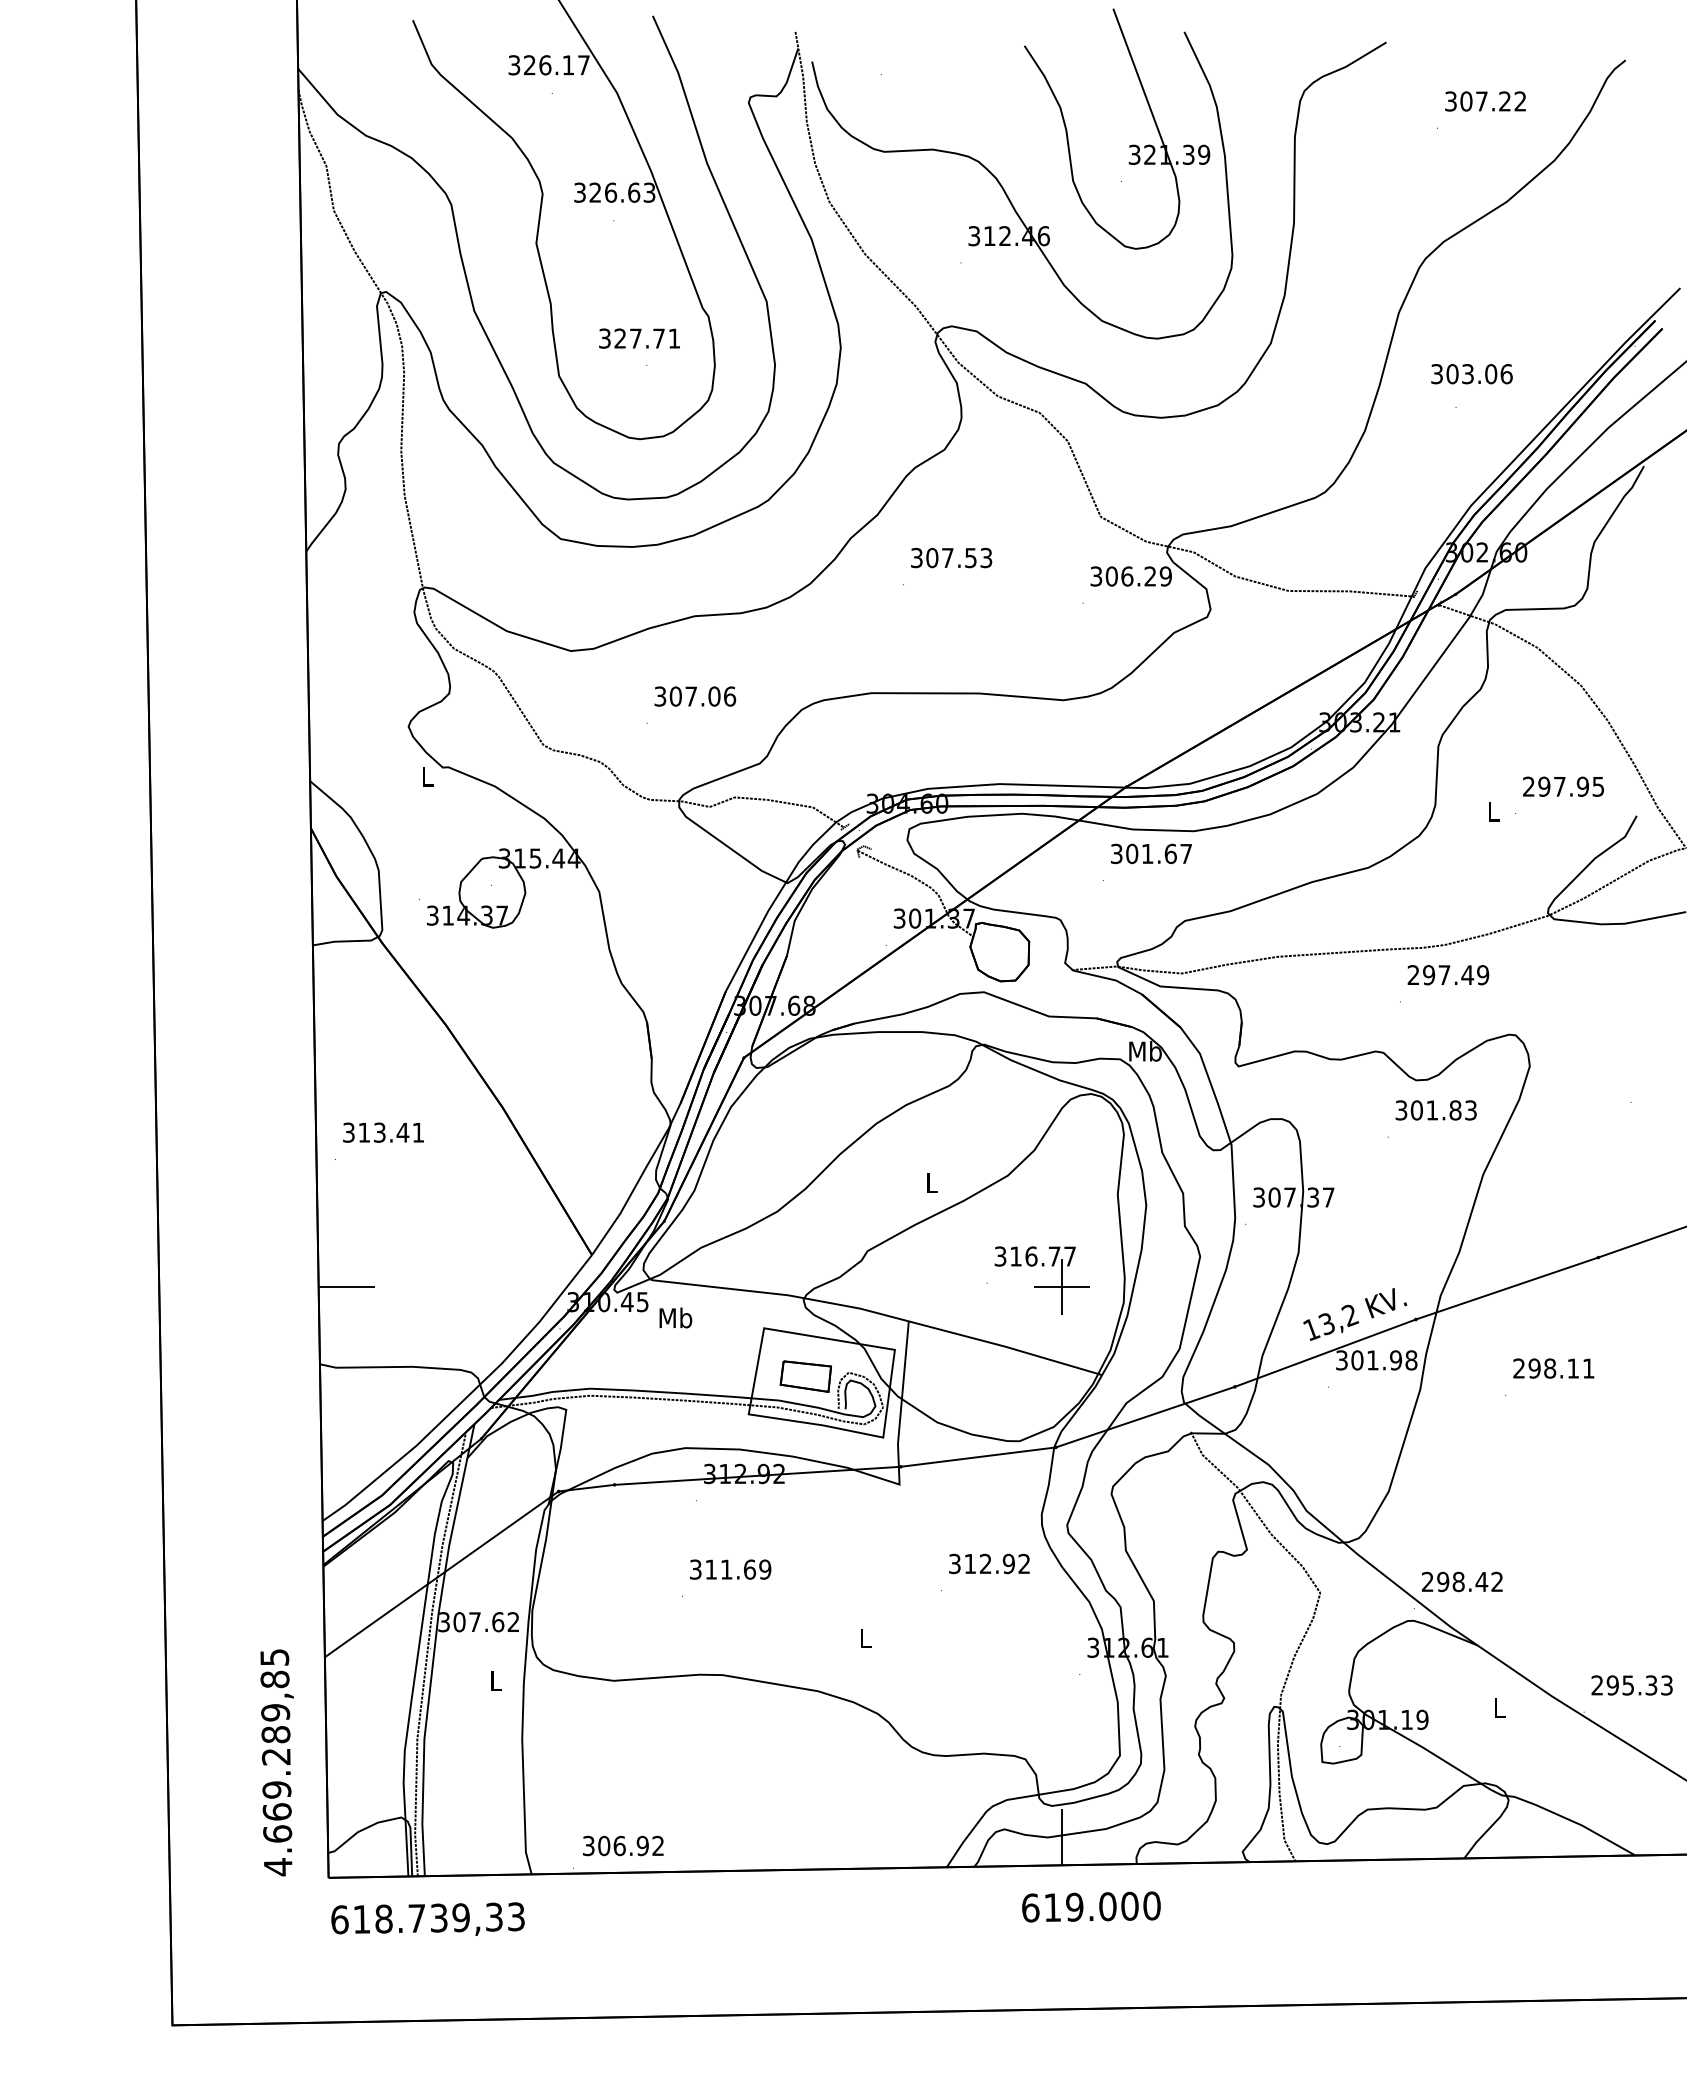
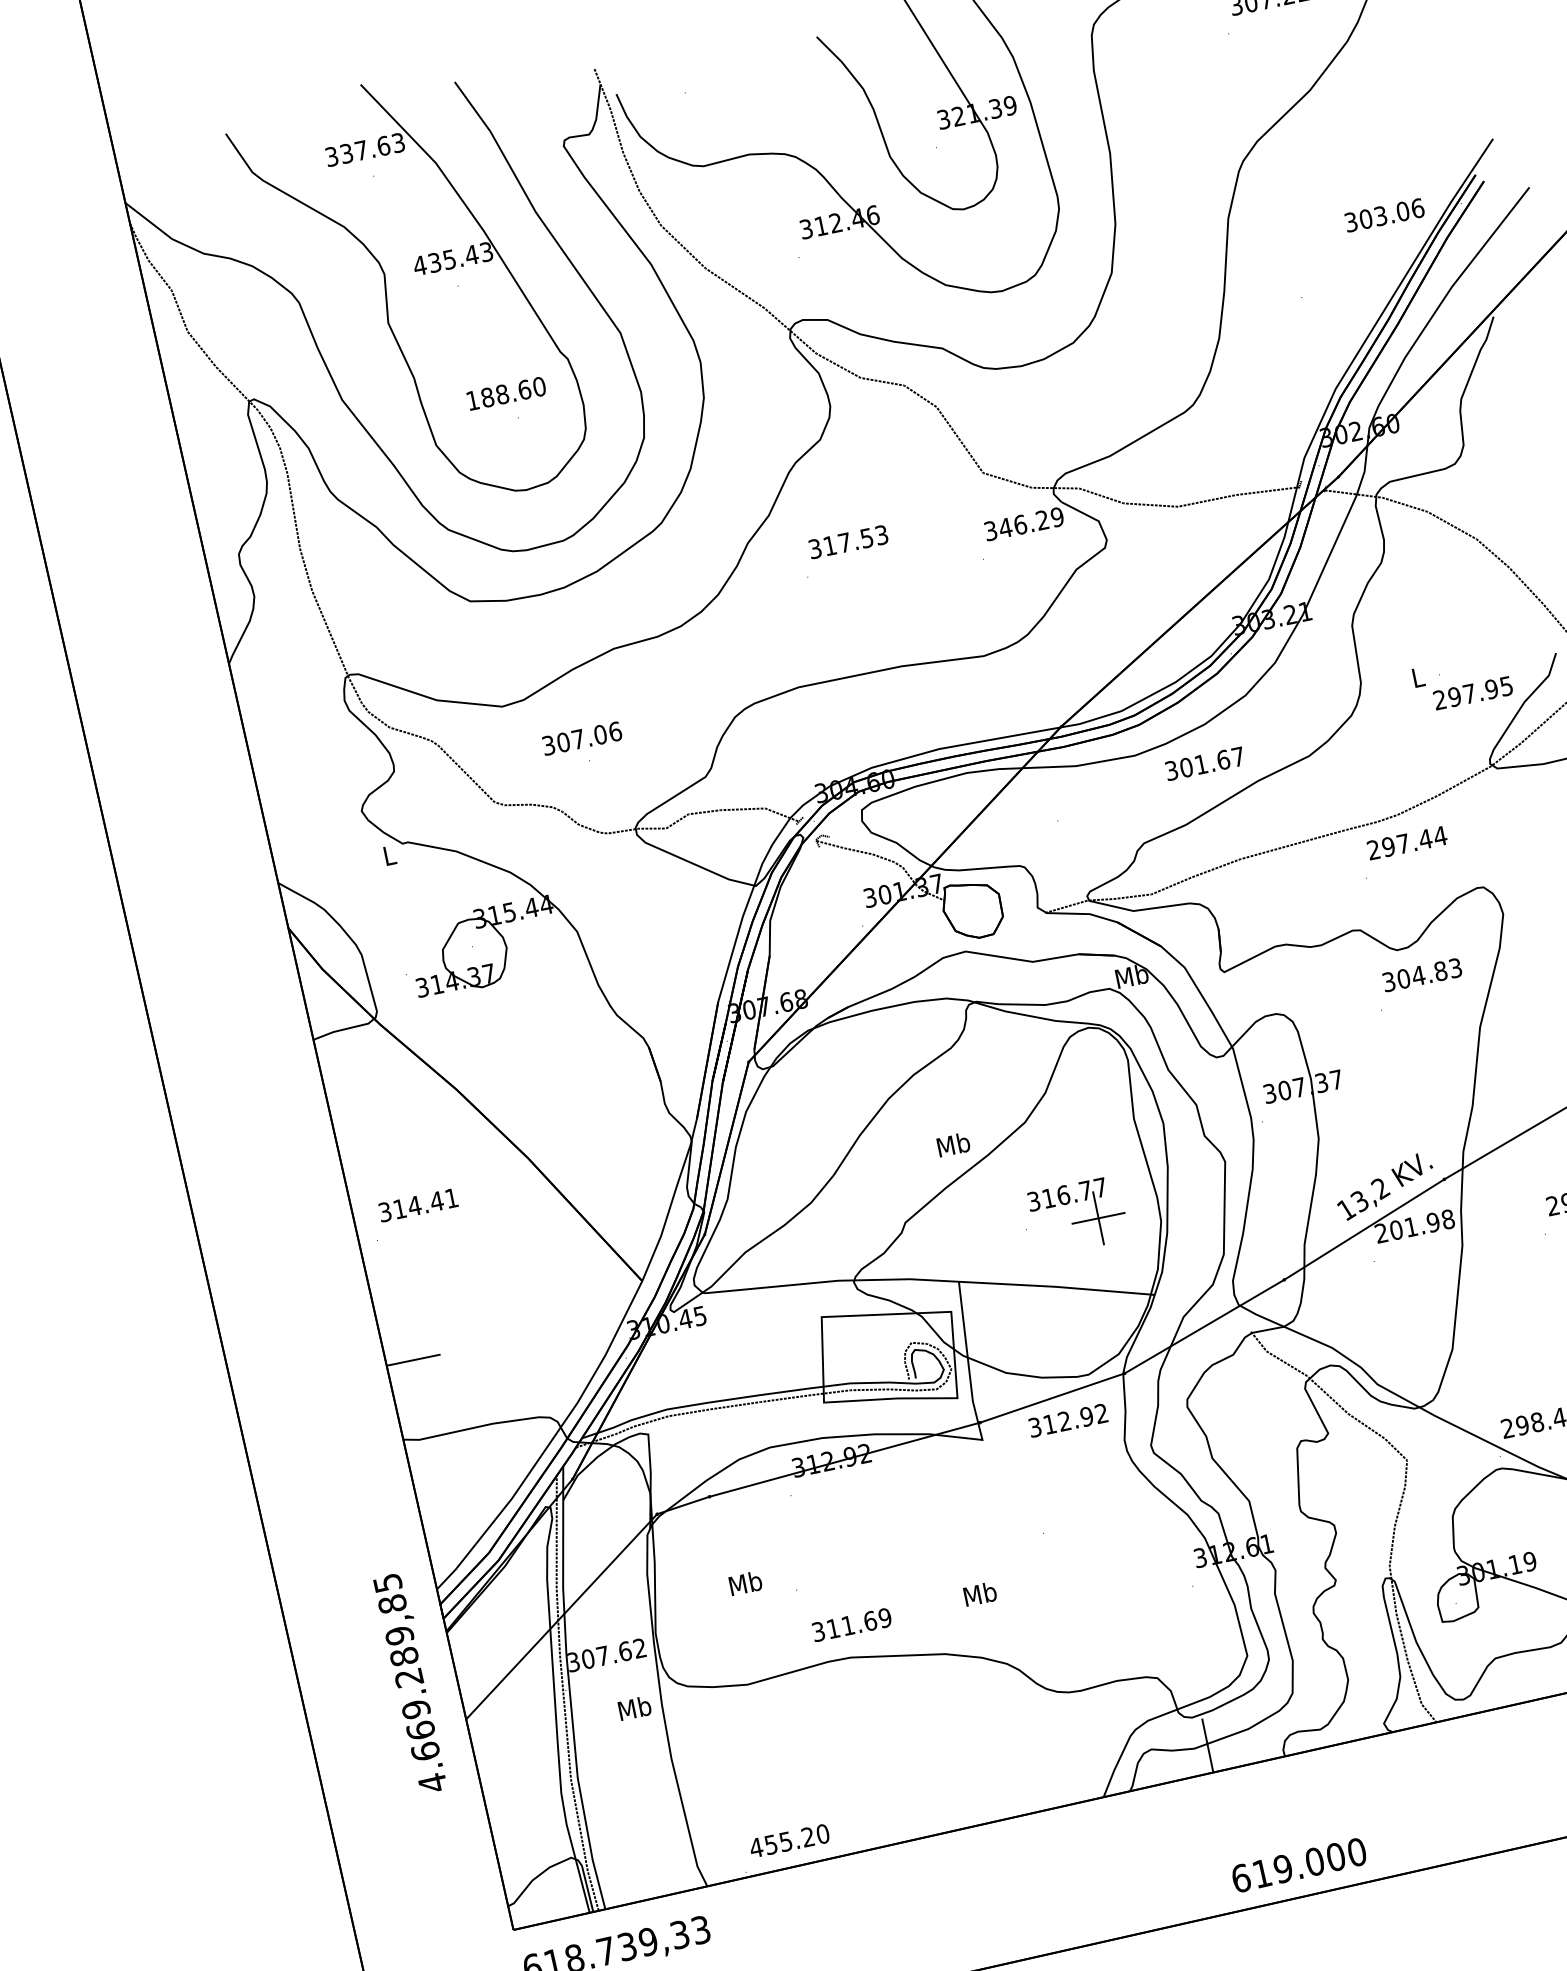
text: (556, 65) -> (372, 148), 326.17 -> 337.63
text: (606, 192) -> (445, 260), 326.63 -> 435.43
text: (639, 338) -> (505, 393), 327.71 -> 188.60
text: (1471, 374) -> (1384, 215), moved
text: (932, 557) -> (830, 545), 307.53 -> 317.53
text: (1111, 576) -> (1005, 528), 306.29 -> 346.29
text: (695, 696) -> (582, 738), moved
text: (1563, 786) -> (1473, 692), moved
text: (1151, 853) -> (1204, 763), moved
text: (1482, 975) -> (1439, 836), 297.49 -> 297.44
text: (1431, 1110) -> (1417, 976), 301.83 -> 304.83
text: (379, 1132) -> (414, 1205), 313.41 -> 314.41
text: (931, 1182) -> (953, 1144), L -> Mb
text: (675, 1317) -> (745, 1582), moved
text: (1341, 1360) -> (1381, 1233), 301.98 -> 201.98
part: (805, 1376) -> (870, 1355), removed
text: (989, 1563) -> (1068, 1420), moved
text: (730, 1569) -> (851, 1624), moved
text: (865, 1638) -> (980, 1594), L -> Mb
text: (495, 1680) -> (634, 1707), L -> Mb
text: (276, 1762) -> (410, 1683), moved
text: (623, 1845) -> (789, 1840), 306.92 -> 455.20
text: (1091, 1906) -> (1299, 1864), moved

